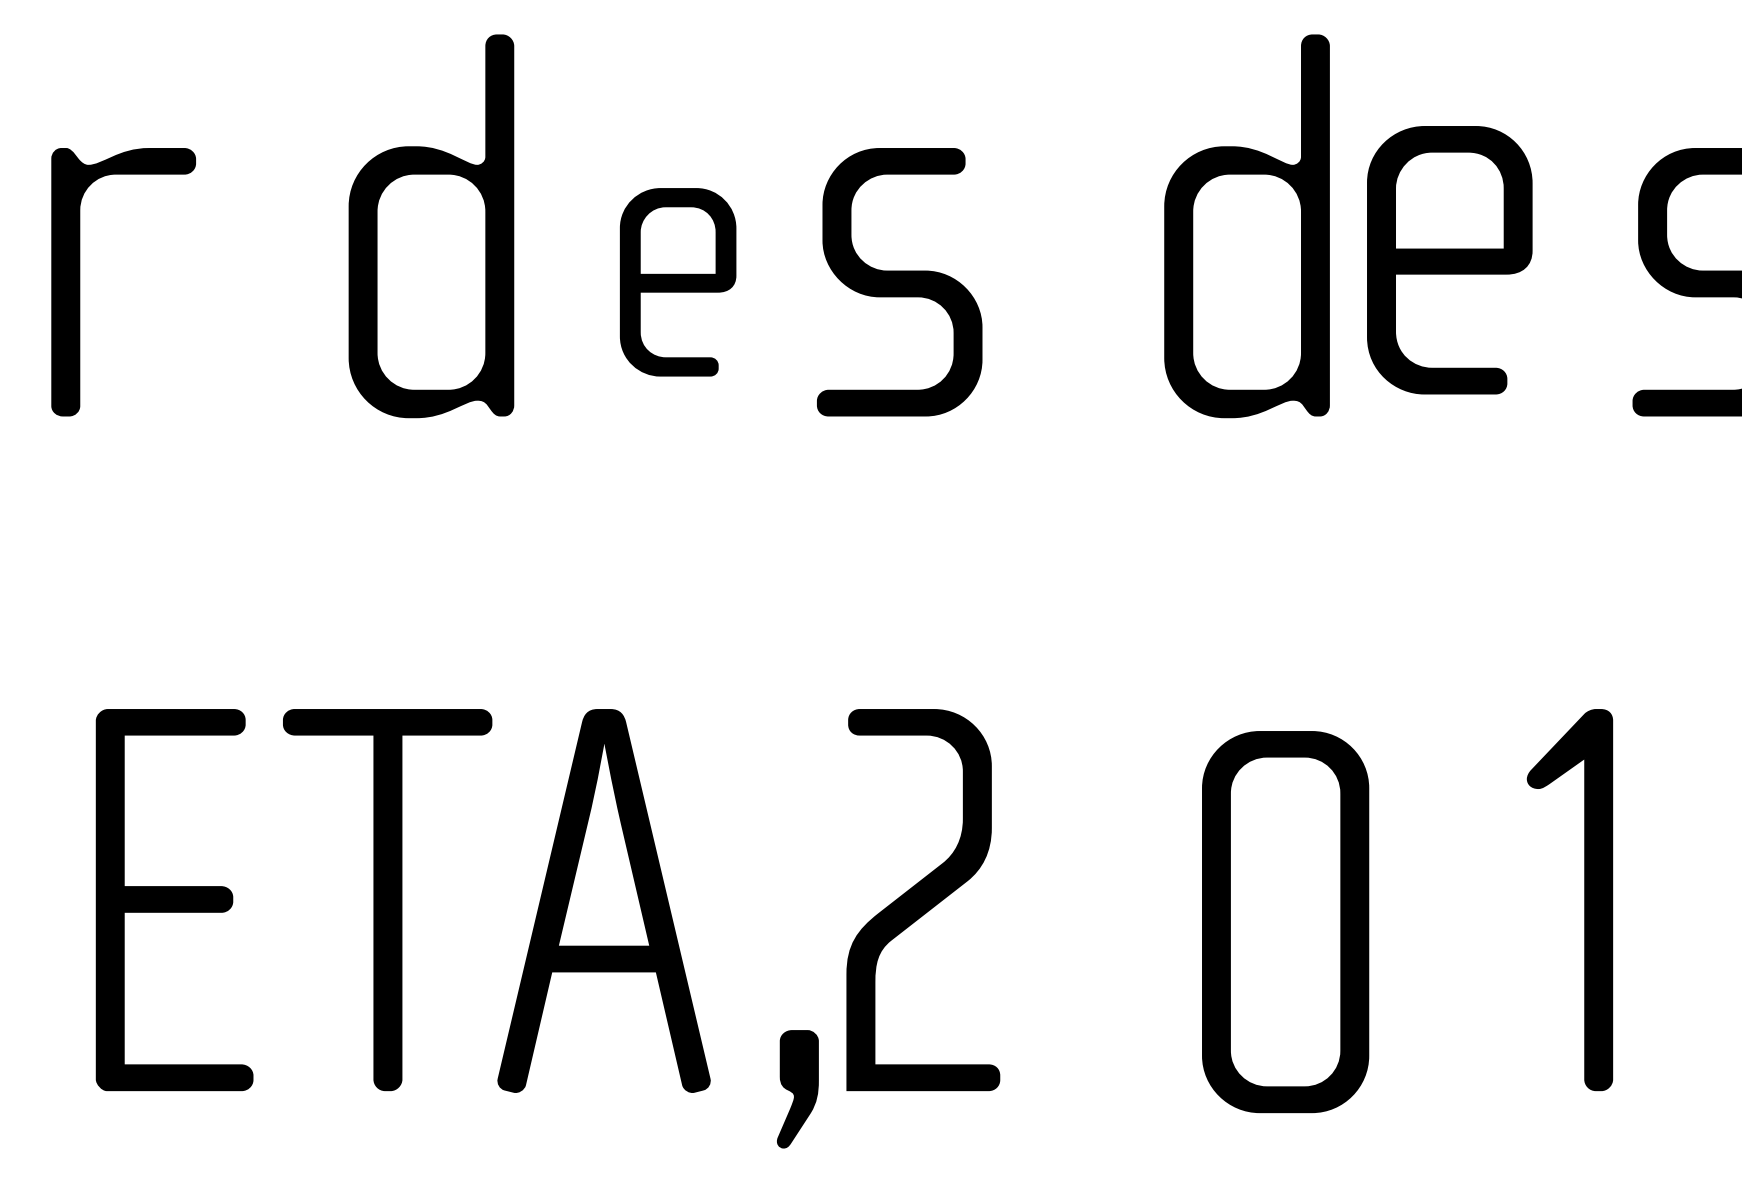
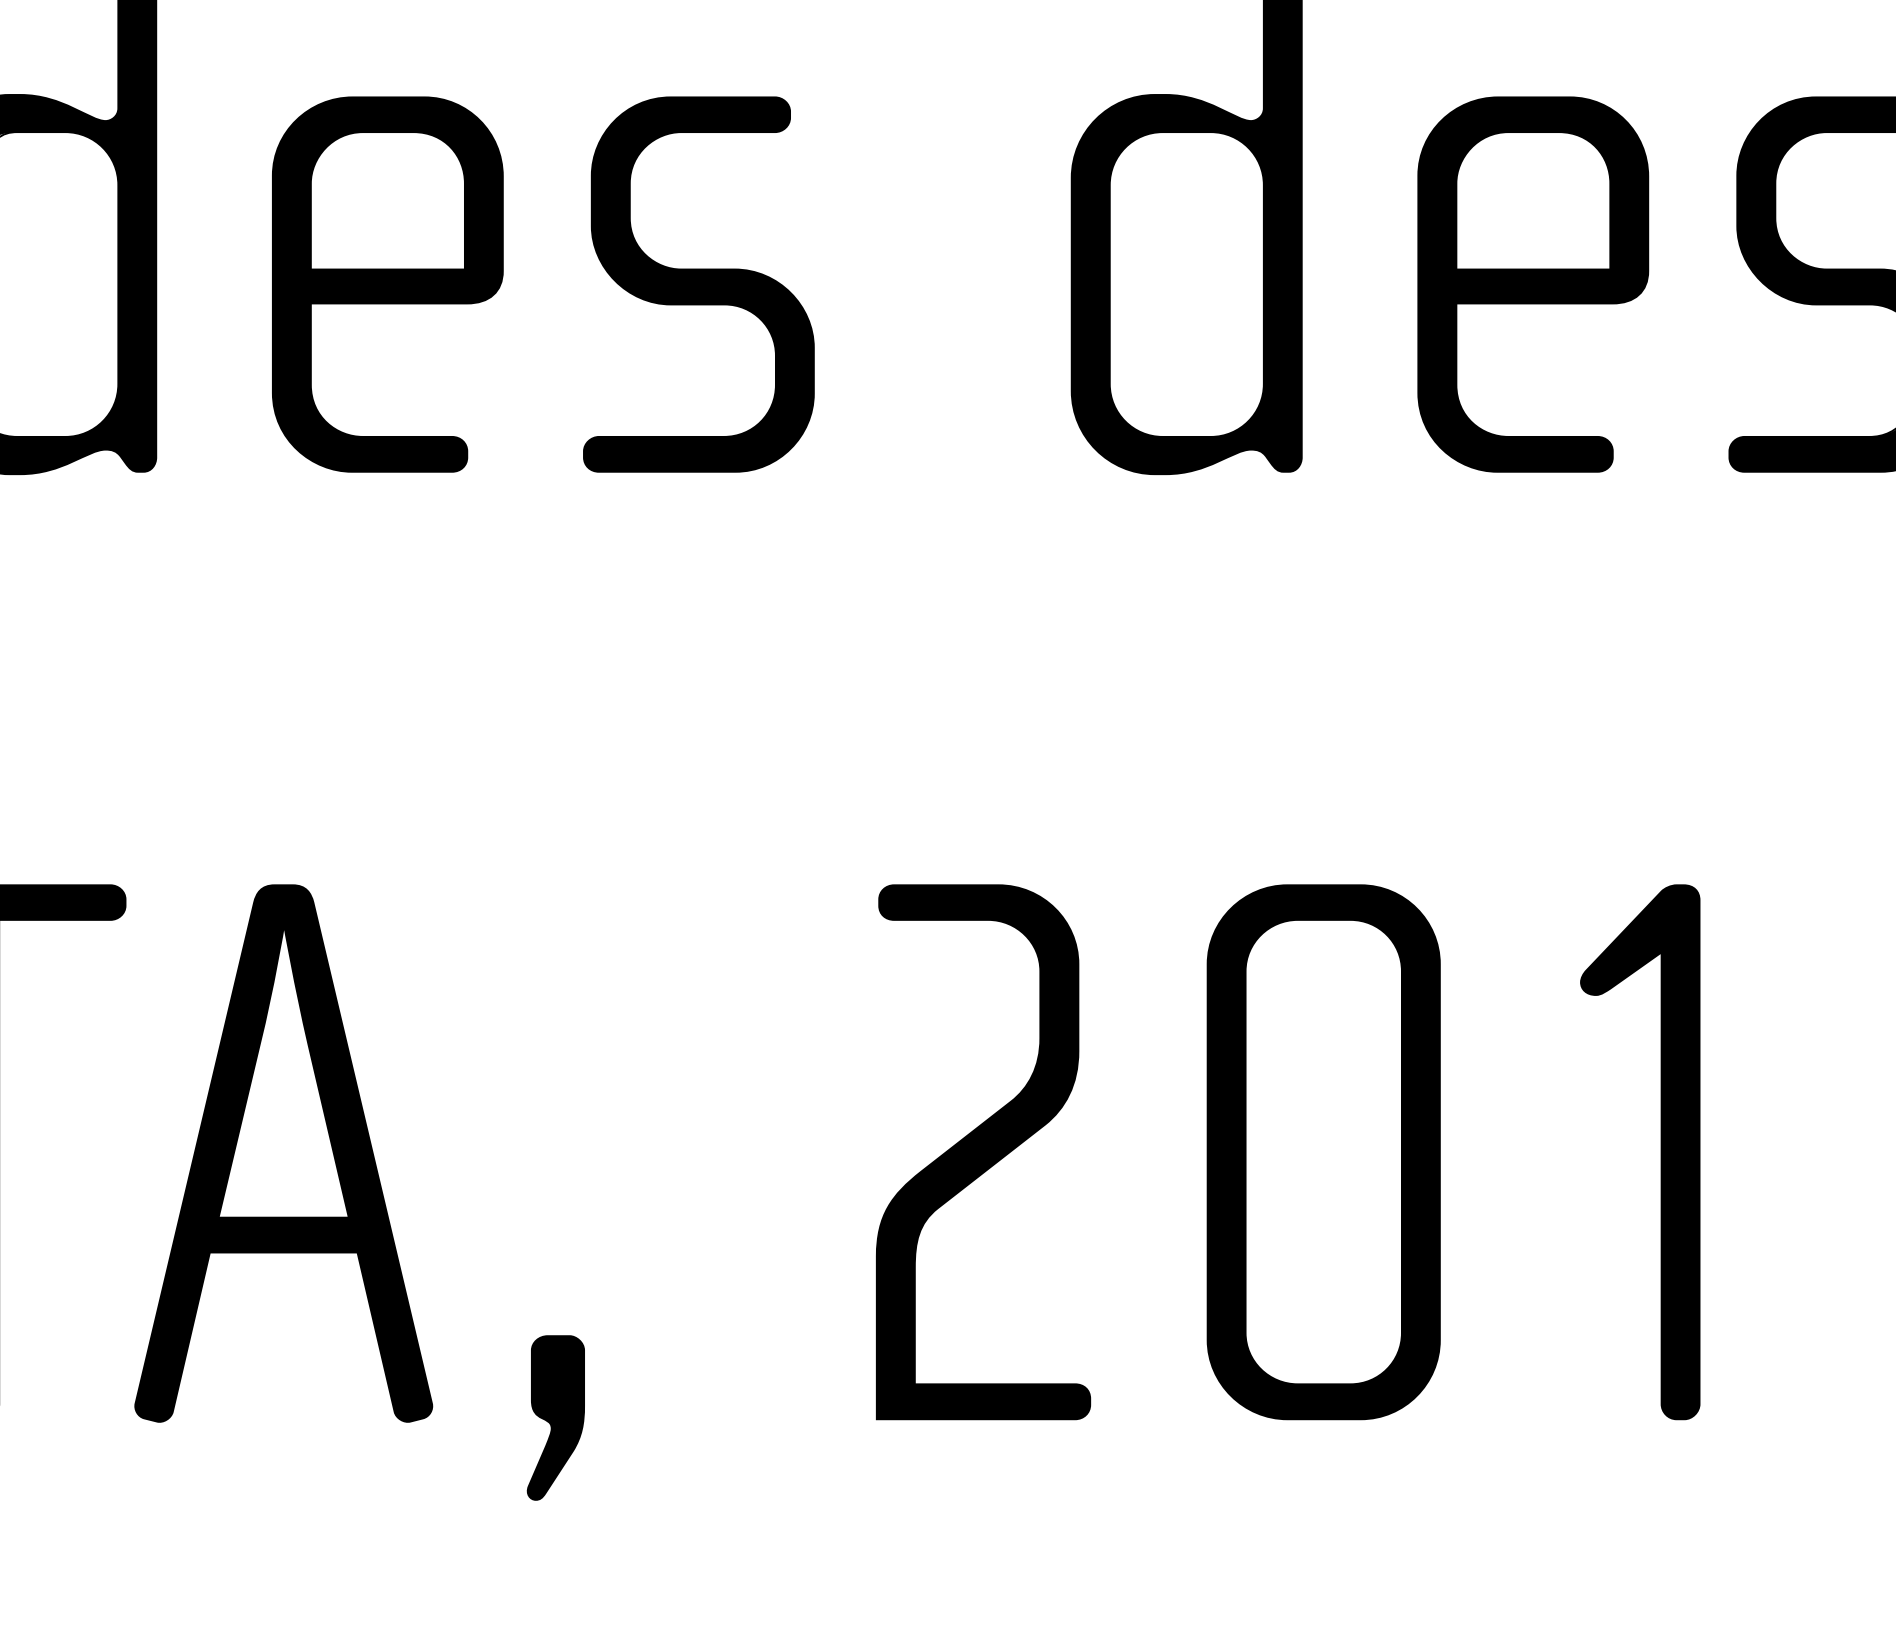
part: (1449, 260) -> (1532, 284), moved
part: (677, 282) -> (386, 284), size x1.43
part: (923, 900) -> (983, 1152), moved
part: (1285, 922) -> (1323, 1152), moved

